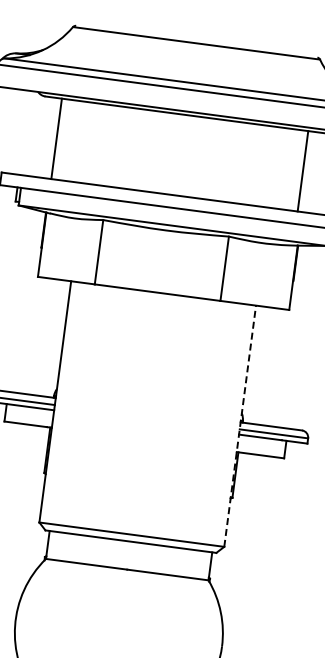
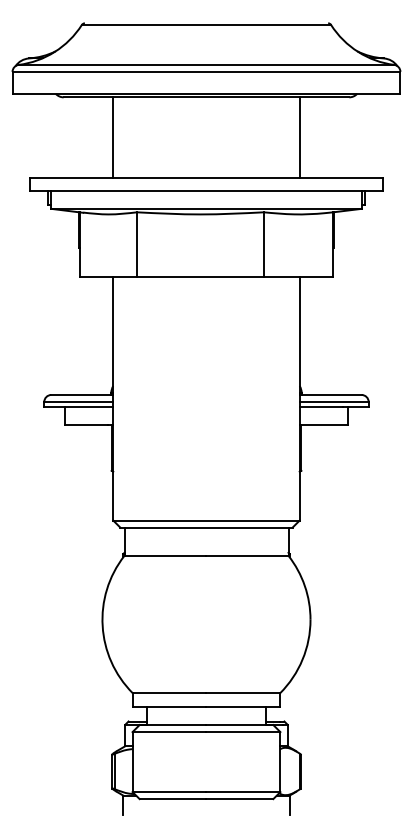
line: (56, 138) -> (113, 137), moved
line: (302, 170) -> (299, 137), moved
line: (239, 425) -> (299, 398), dashed -> solid

